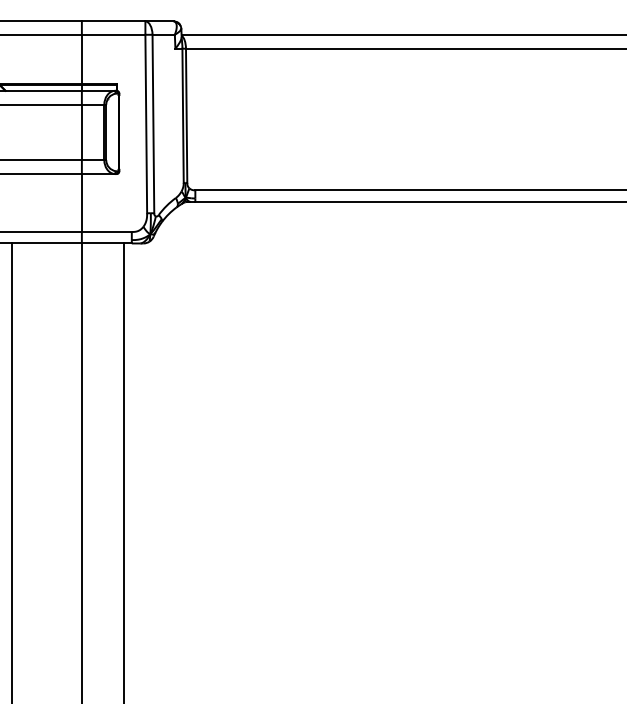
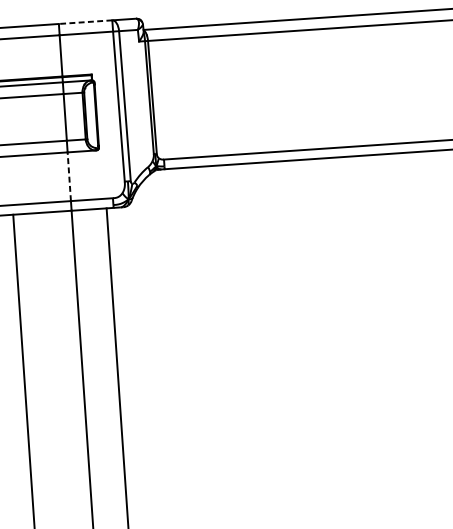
line: (113, 21) -> (85, 22), solid -> dashed
line: (81, 203) -> (69, 177), solid -> dashed

